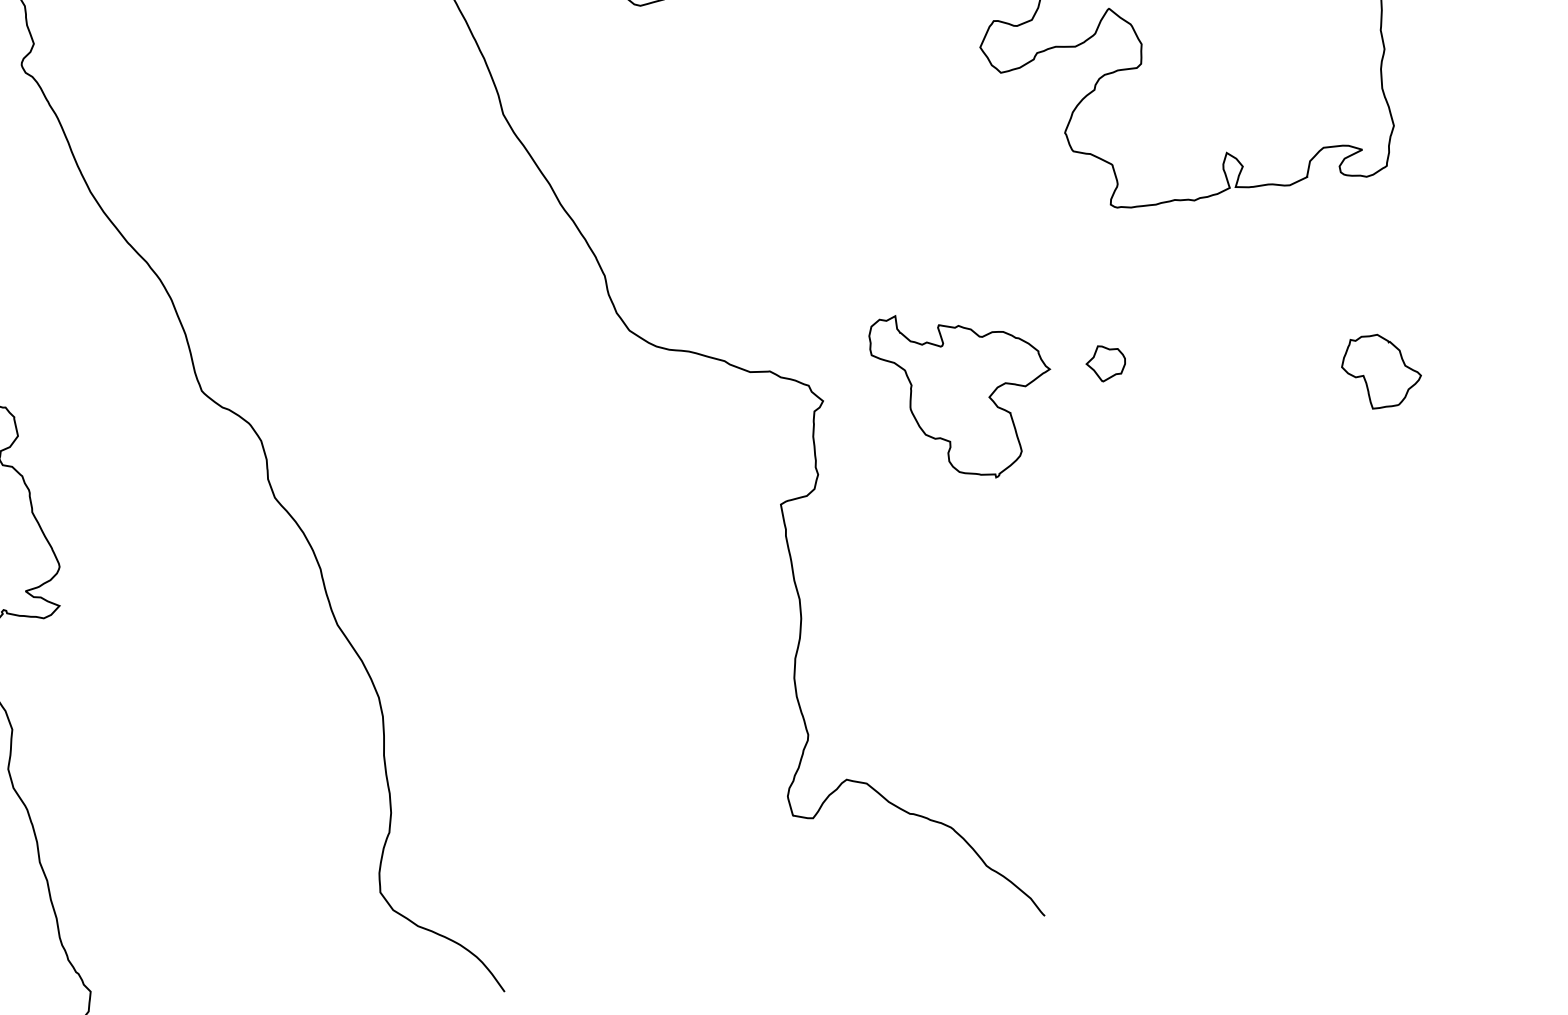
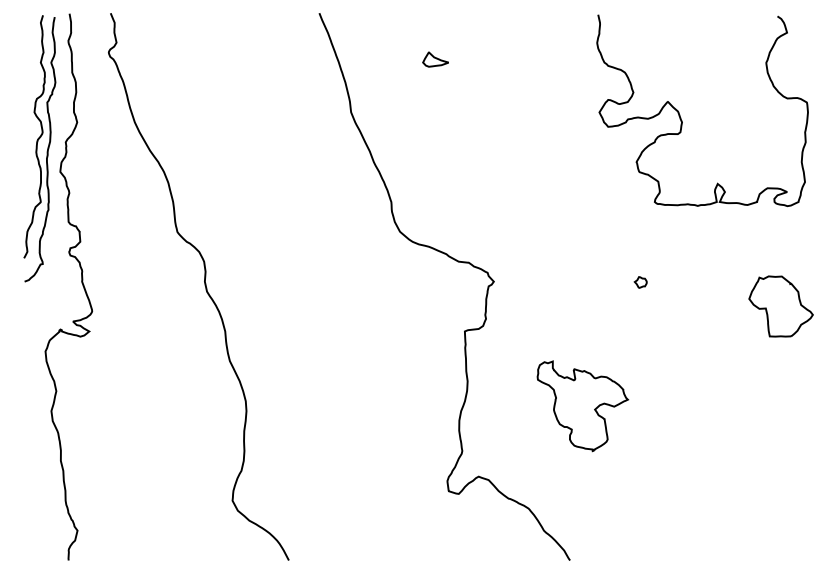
part: (1105, 363) -> (640, 282), size x0.6
part: (1380, 369) -> (780, 305), size x1.6
part: (964, 394) -> (582, 406), moved

